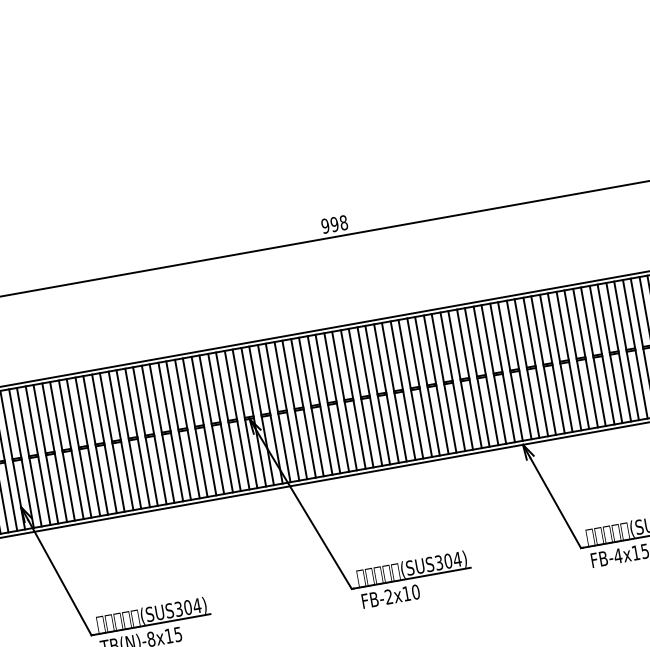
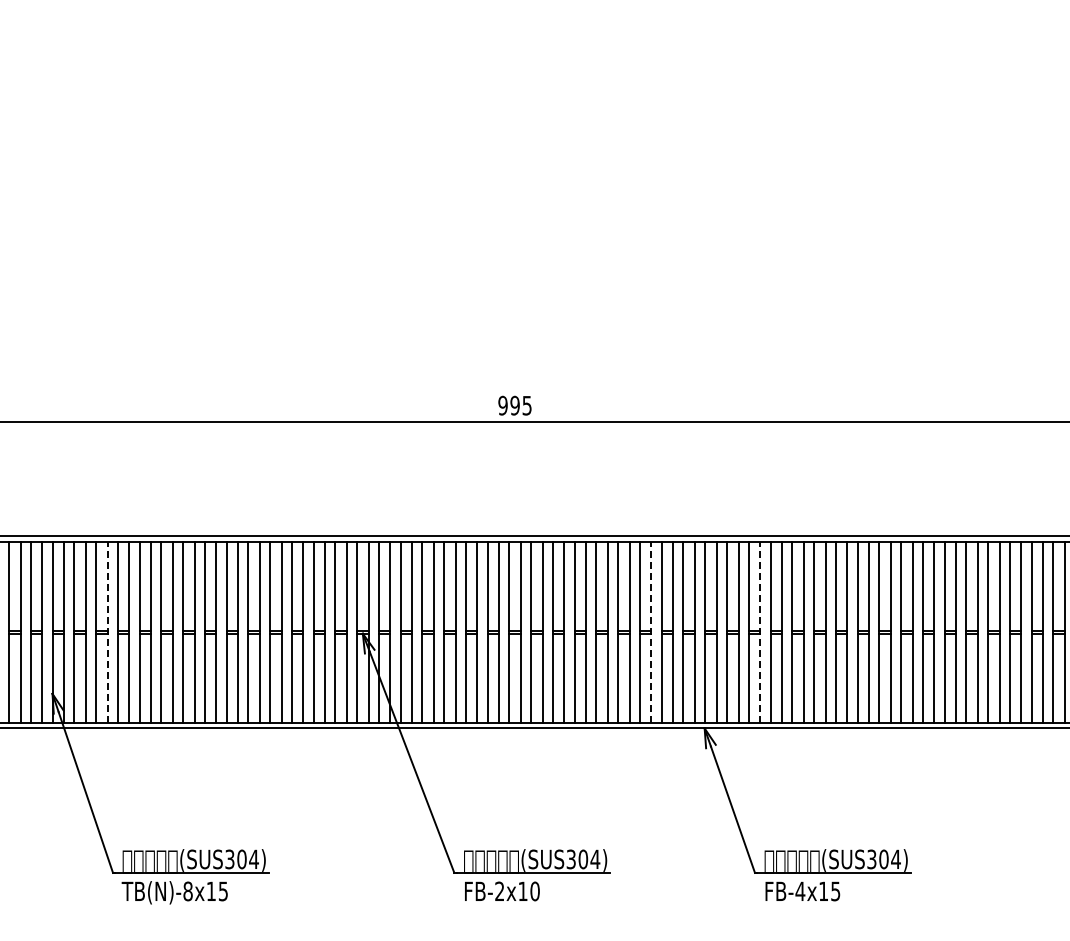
text: (343, 222) -> (526, 405), 998 -> 995
line: (552, 364) -> (760, 632), solid -> dashed
line: (469, 378) -> (651, 632), solid -> dashed
line: (54, 452) -> (107, 632), solid -> dashed

